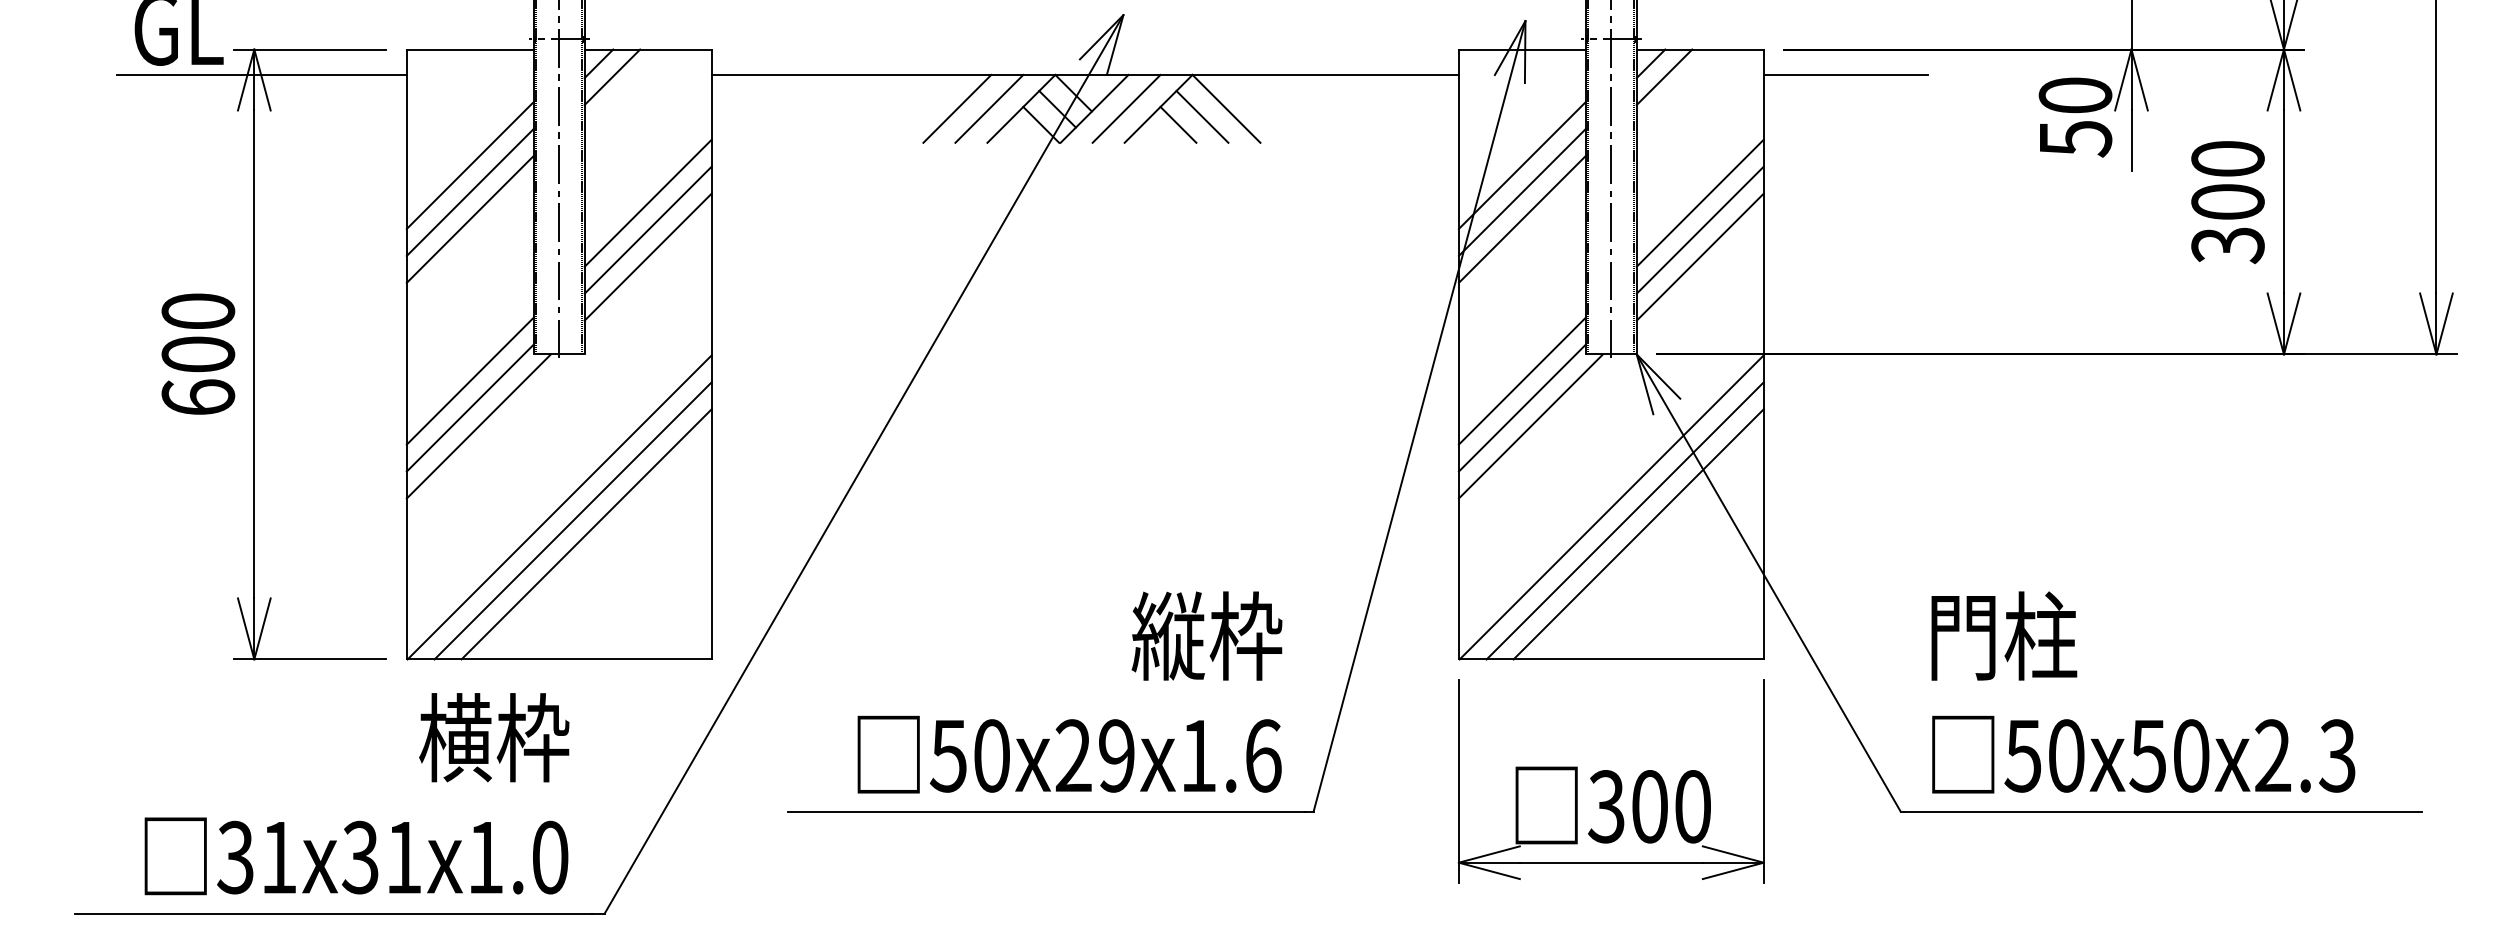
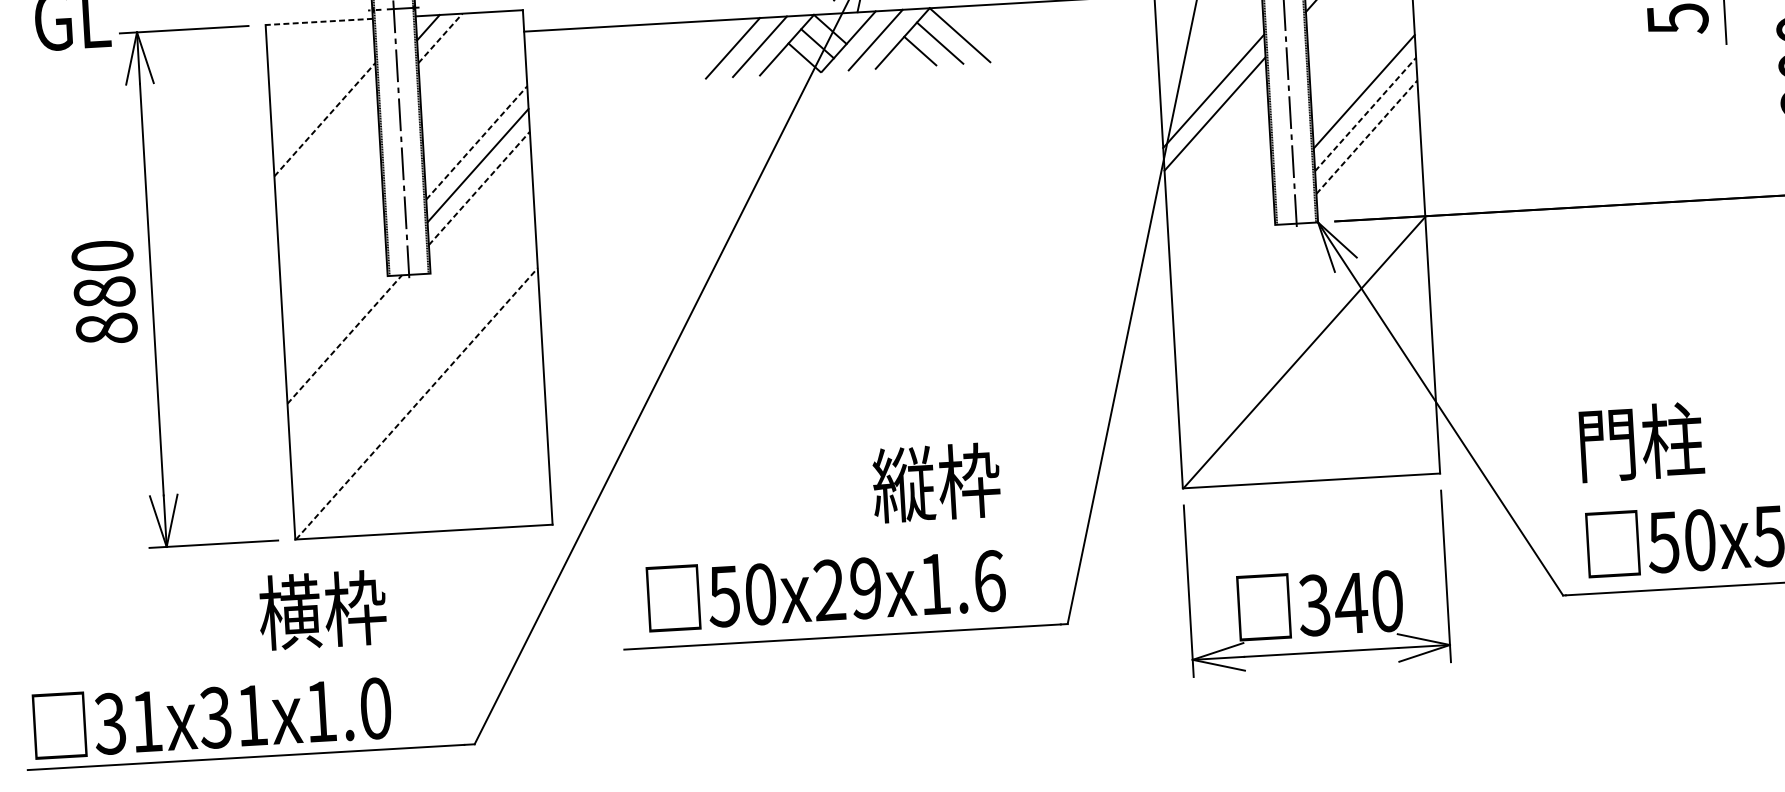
line: (470, 49) -> (319, 21), solid -> dashed
line: (261, 74) -> (144, 53), removed
line: (612, 76) -> (440, 37), solid -> dashed
line: (1521, 164) -> (1211, 67), removed
line: (470, 165) -> (325, 119), solid -> dashed
line: (469, 191) -> (325, 141), removed
line: (648, 203) -> (477, 143), solid -> dashed
line: (469, 218) -> (326, 164), removed
line: (1700, 230) -> (1365, 114), solid -> dashed
line: (648, 257) -> (479, 188), solid -> dashed
line: (1700, 257) -> (1367, 137), solid -> dashed
text: (198, 375) -> (105, 310), 600 -> 880
line: (469, 380) -> (334, 301), removed
line: (1521, 380) -> (1222, 250), removed
line: (469, 407) -> (335, 323), removed
line: (1521, 407) -> (1223, 272), removed
line: (478, 426) -> (344, 339), solid -> dashed
line: (1530, 426) -> (1231, 288), removed
line: (560, 507) -> (417, 403), solid -> dashed
line: (572, 520) -> (428, 414), removed
line: (1624, 520) -> (1315, 363), removed
line: (586, 534) -> (440, 425), removed
line: (1638, 534) -> (1328, 374), removed
text: (1069, 692) -> (823, 537), moved
text: (356, 794) -> (209, 664), moved
text: (1649, 806) -> (1350, 603), 300 -> 340

